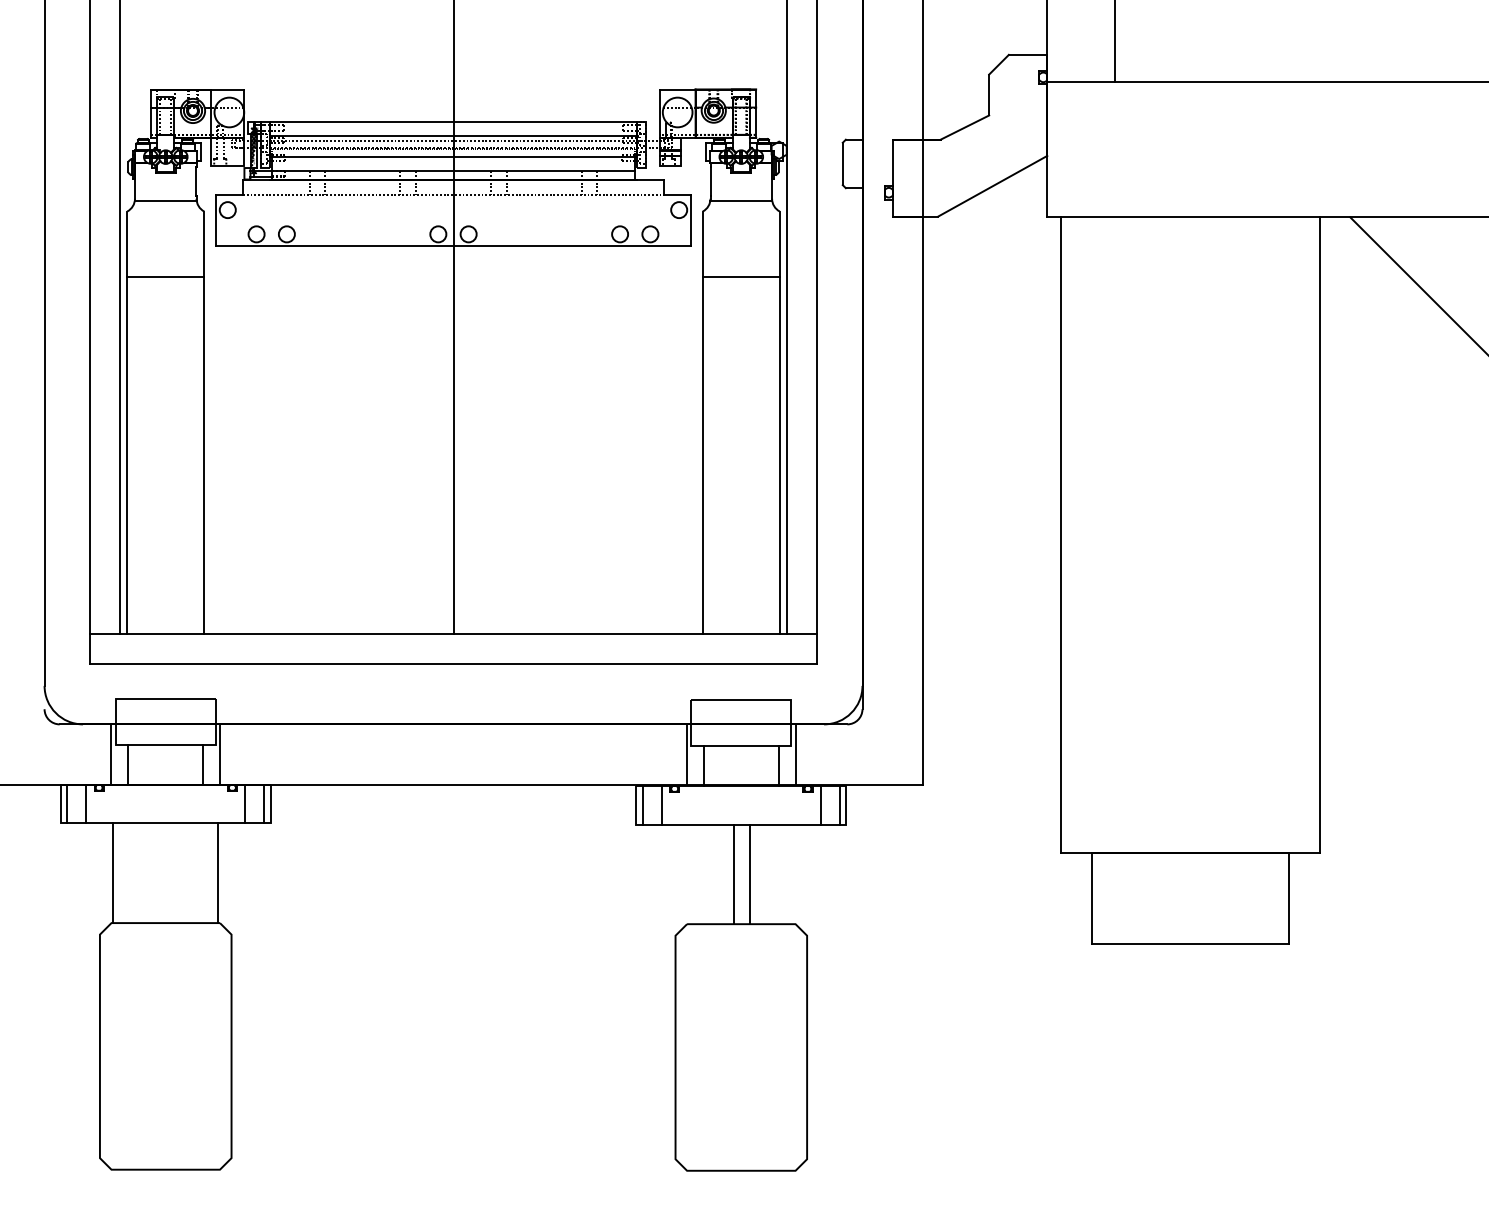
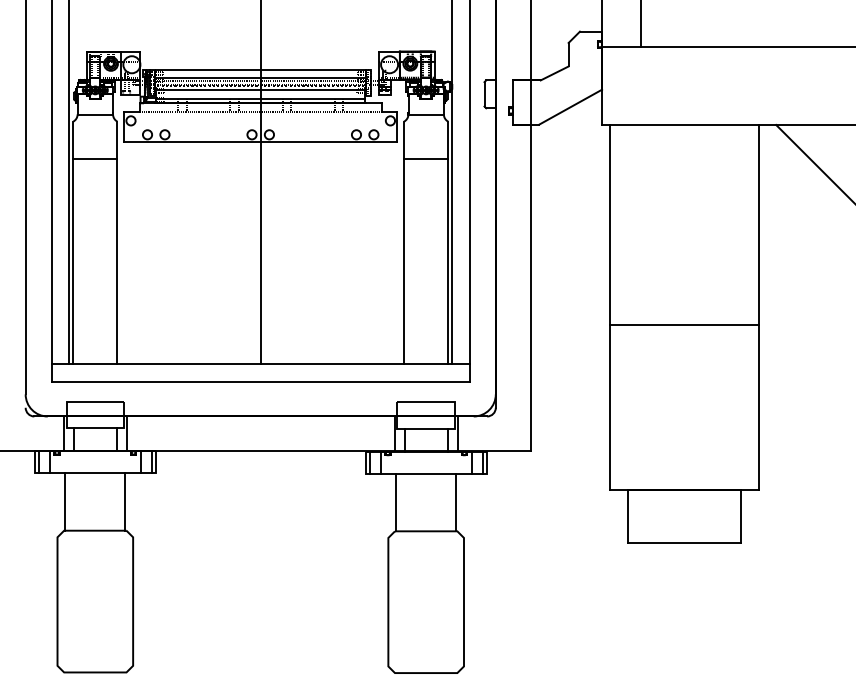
line: (1188, 566) -> (683, 325), added
line: (734, 874) -> (396, 502), moved
line: (750, 874) -> (456, 502), moved

